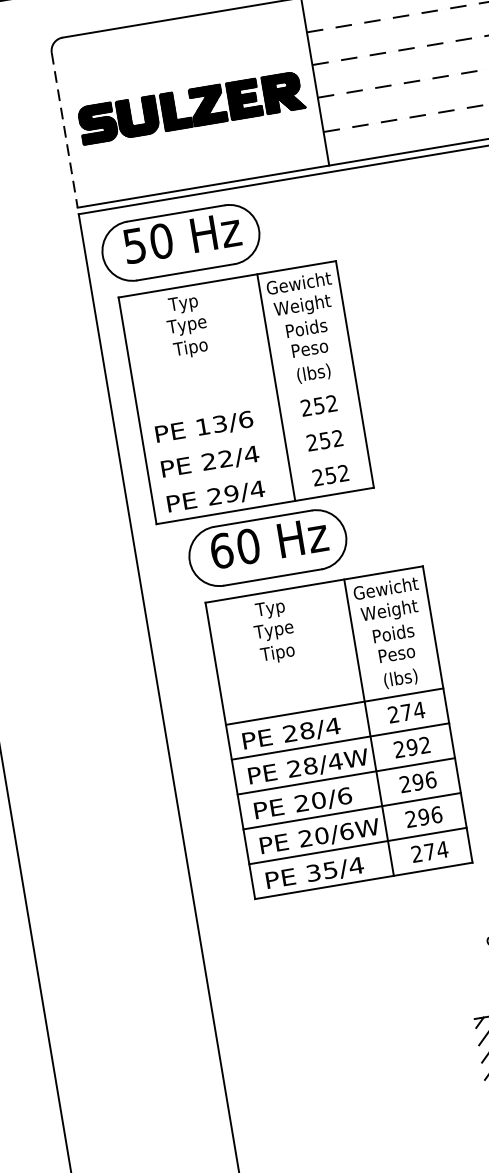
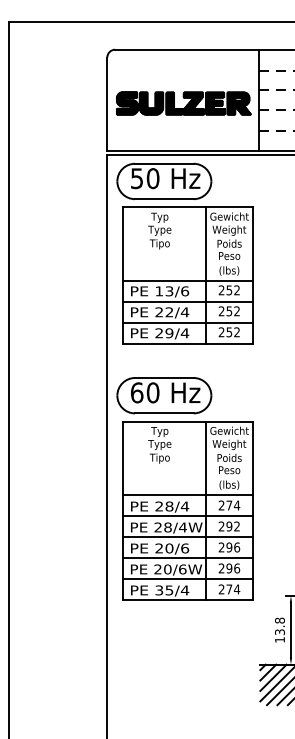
line: (65, 130) -> (107, 104), dashed -> solid
line: (246, 400) -> (187, 280), added
line: (252, 435) -> (187, 301), added
line: (258, 470) -> (187, 322), added
part: (327, 696) -> (184, 488), moved

